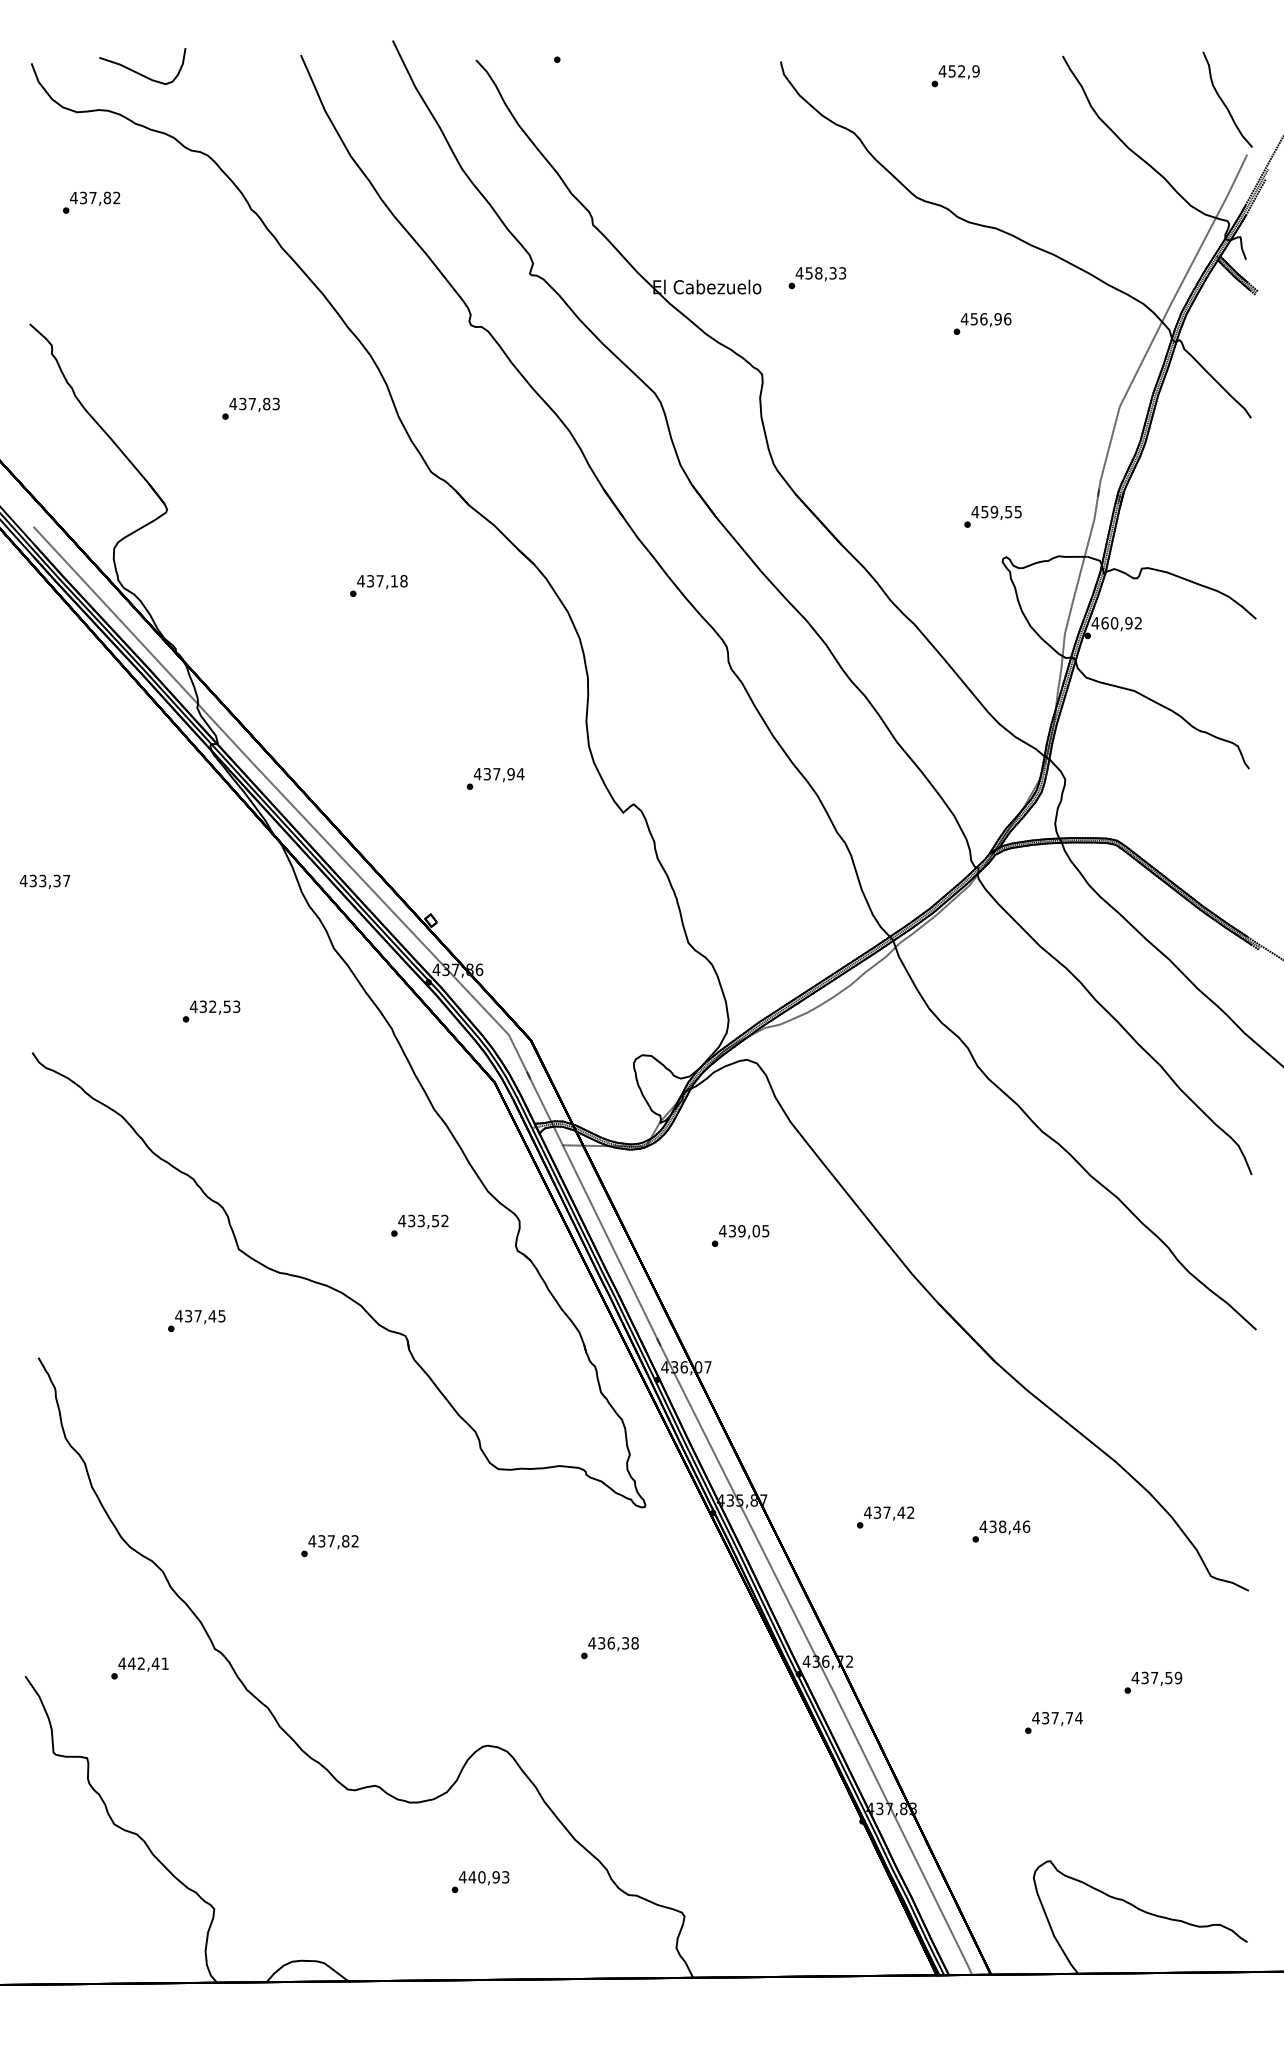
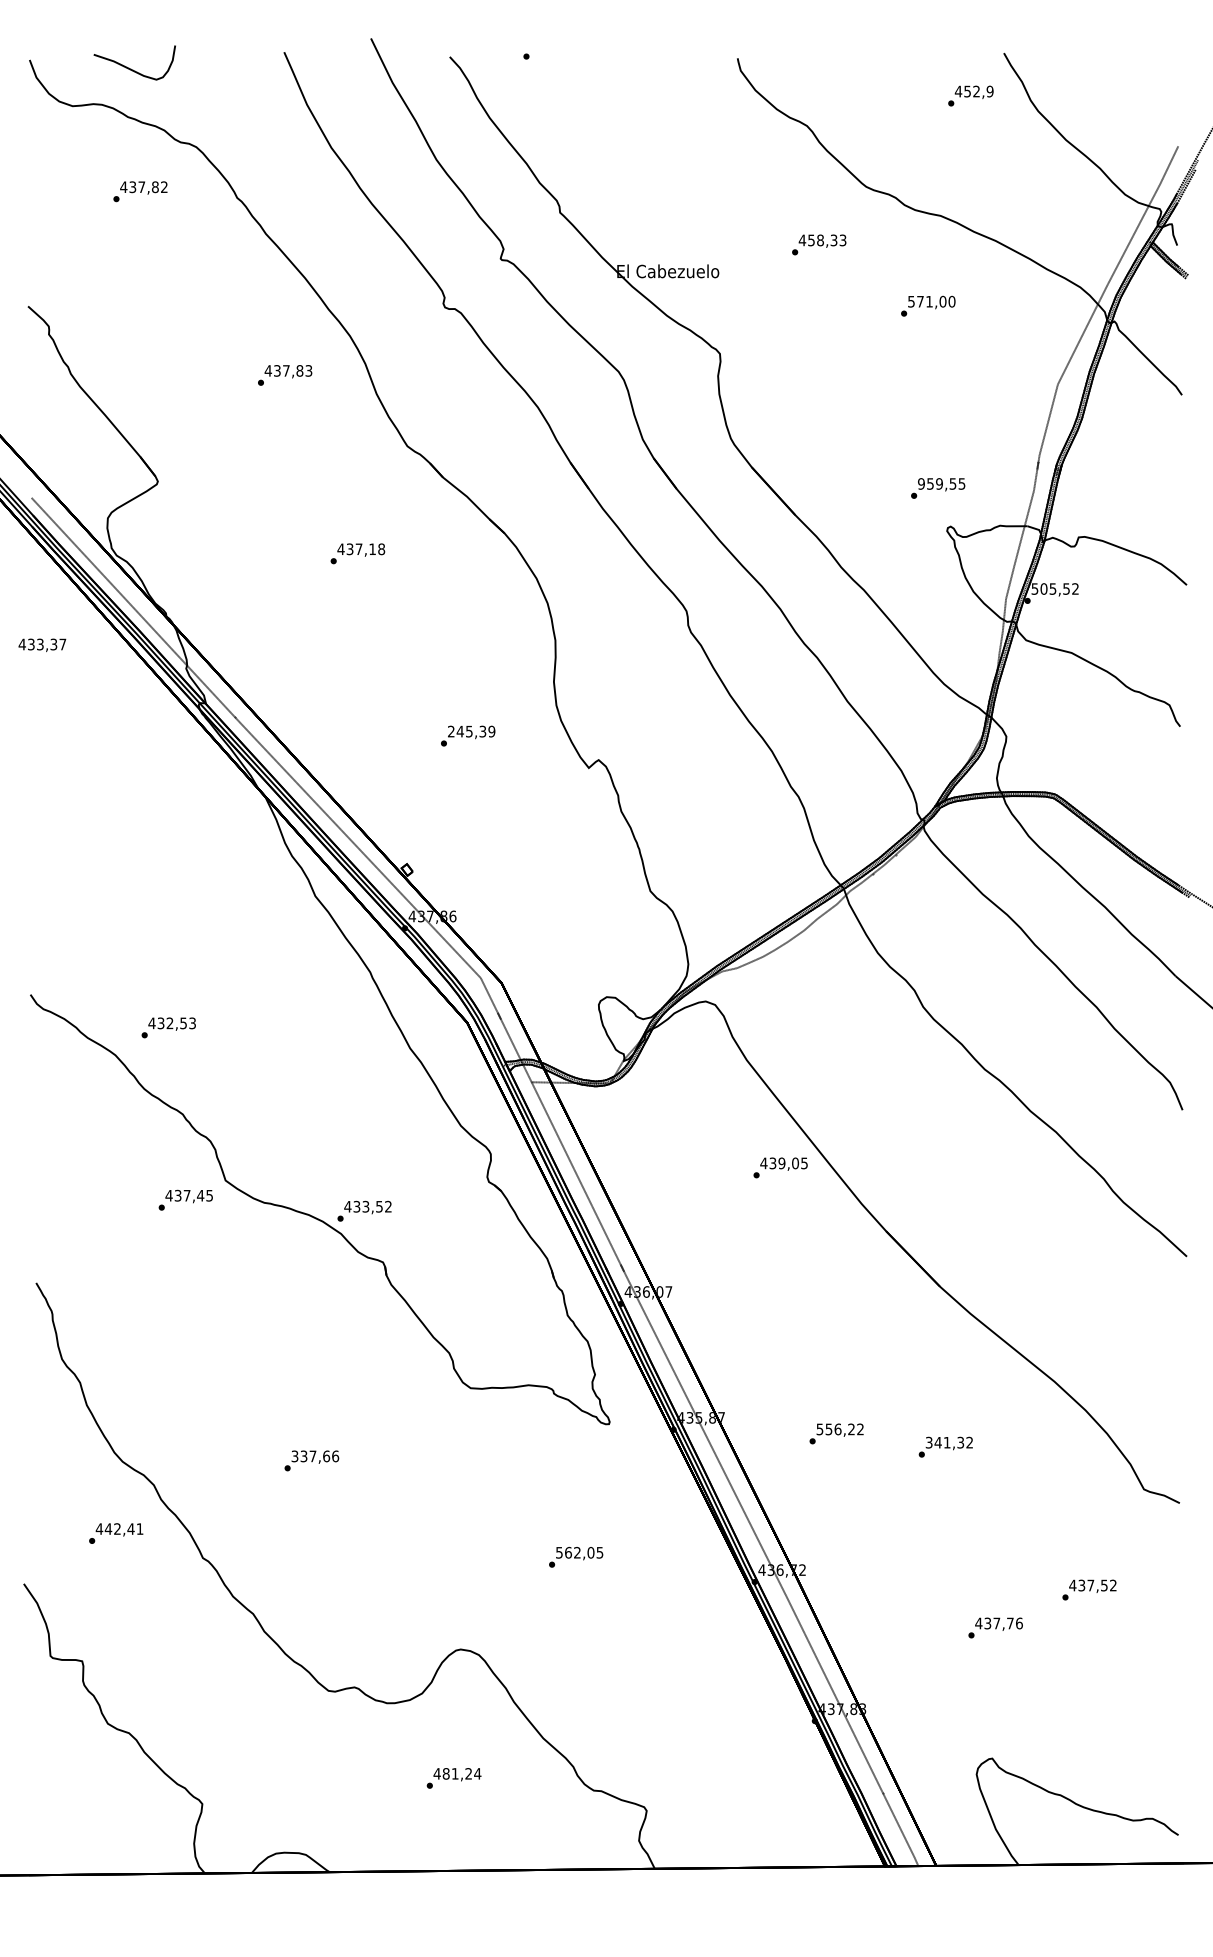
text: (955, 75) -> (970, 95), moved
curve: (1224, 101) -> (1156, 96), removed
text: (91, 202) -> (140, 191), moved
text: (817, 277) -> (819, 244), moved
text: (985, 318) -> (931, 301), 456,96 -> 571,00
text: (251, 408) -> (285, 375), moved
text: (975, 511) -> (921, 483), 459,55 -> 959,55
text: (1111, 622) -> (1050, 588), 460,92 -> 505,52
text: (499, 774) -> (471, 731), 437,94 -> 245,39
text: (45, 880) -> (42, 644), moved
text: (211, 1011) -> (168, 1027), moved
text: (419, 1224) -> (364, 1210), moved
text: (740, 1235) -> (780, 1167), moved
text: (196, 1320) -> (185, 1199), moved
text: (884, 1512) -> (835, 1429), 437,42 -> 556,22
text: (1005, 1526) -> (949, 1442), 438,46 -> 341,32
text: (334, 1541) -> (315, 1456), 437,82 -> 337,66
text: (613, 1643) -> (579, 1552), 436,38 -> 562,05
text: (140, 1668) -> (116, 1533), moved
text: (1177, 1677) -> (1112, 1585), 437,59 -> 437,52
text: (1078, 1718) -> (1018, 1623), 437,74 -> 437,76
text: (488, 1876) -> (461, 1773), 440,93 -> 481,24

